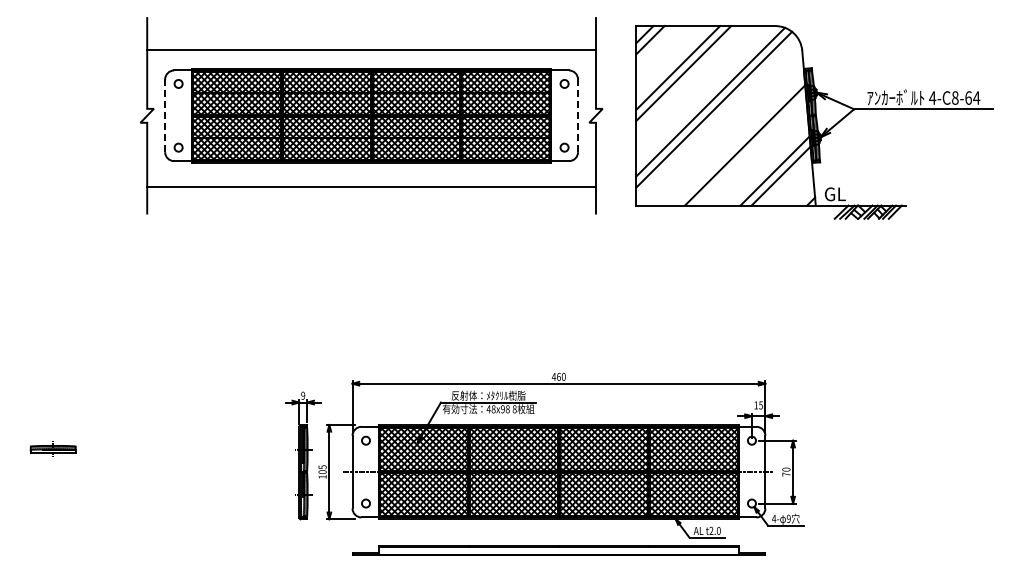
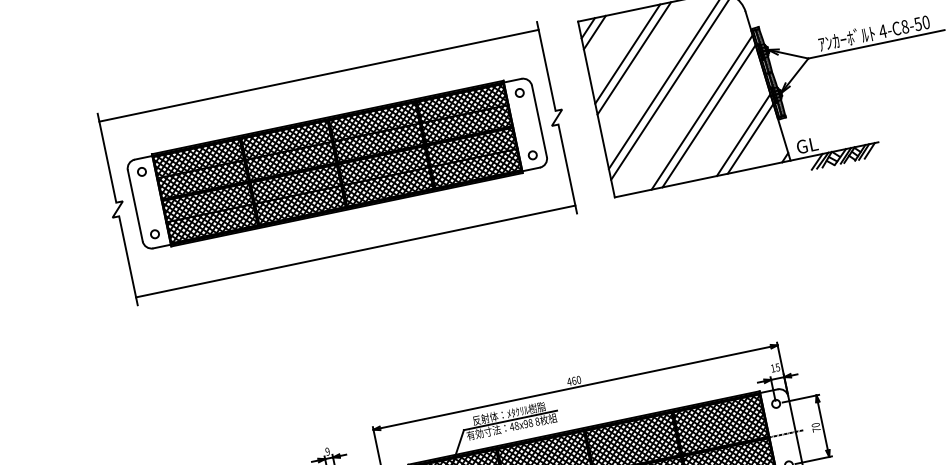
line: (371, 50) -> (319, 76), moved
text: (972, 97) -> (921, 22), 4-C8-64 -> 4-C8-50
line: (165, 115) -> (135, 205), dashed -> solid
line: (578, 115) -> (539, 121), dashed -> solid
line: (738, 140) -> (701, 112), added
line: (371, 186) -> (355, 251), moved

